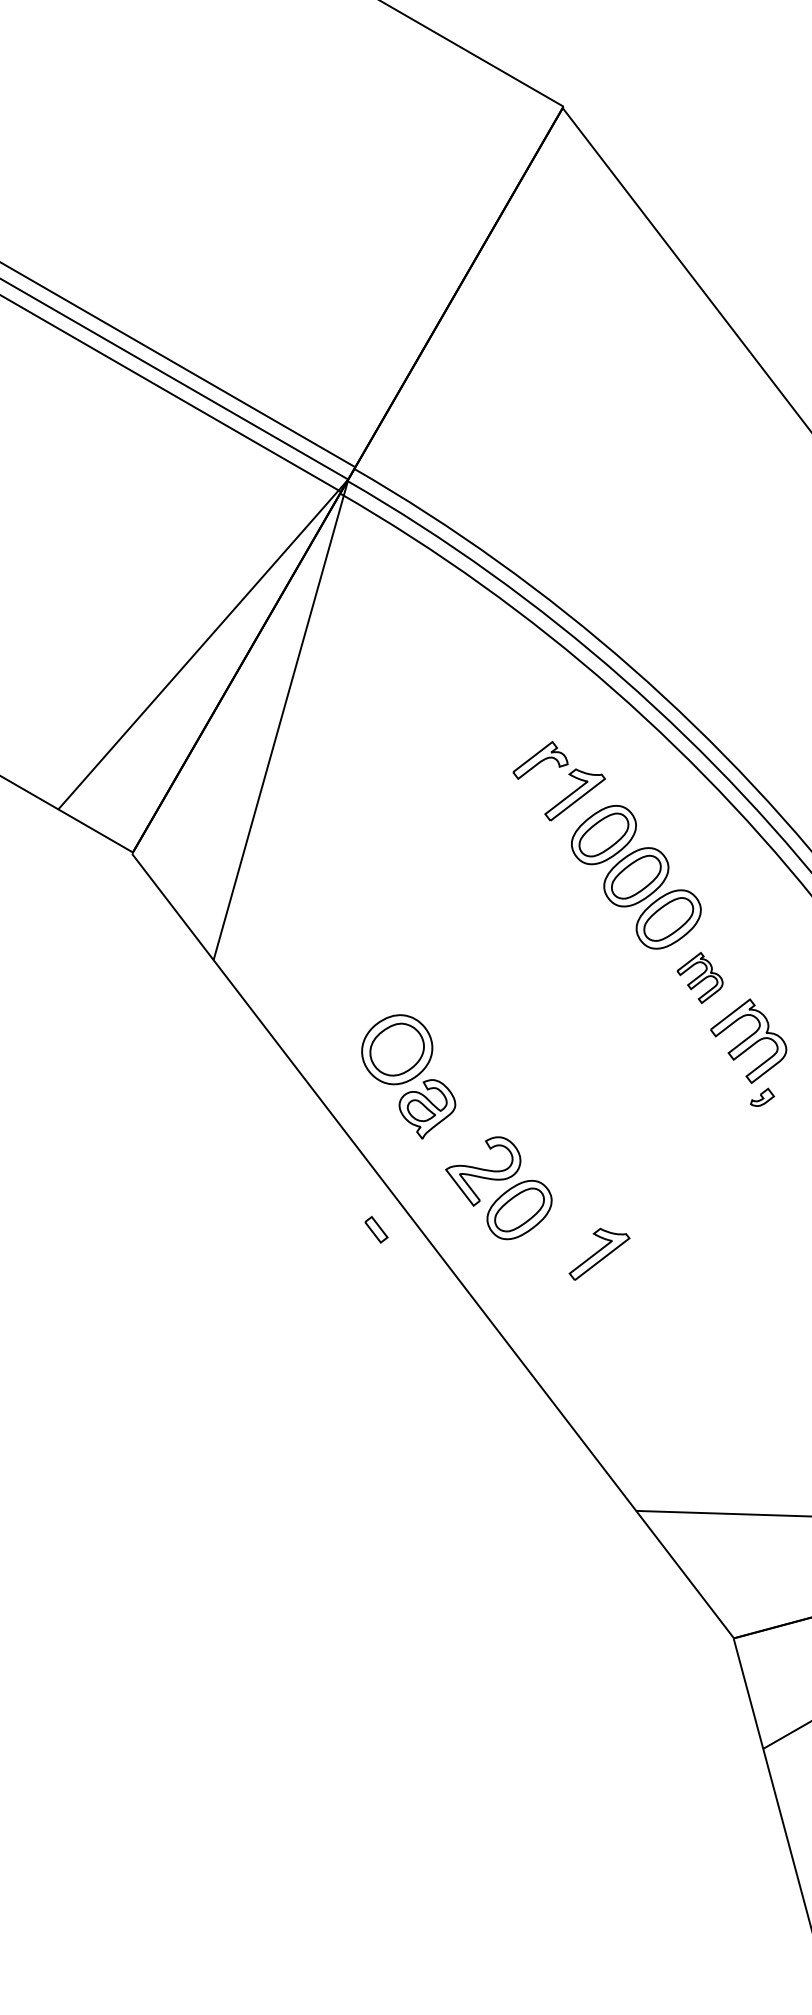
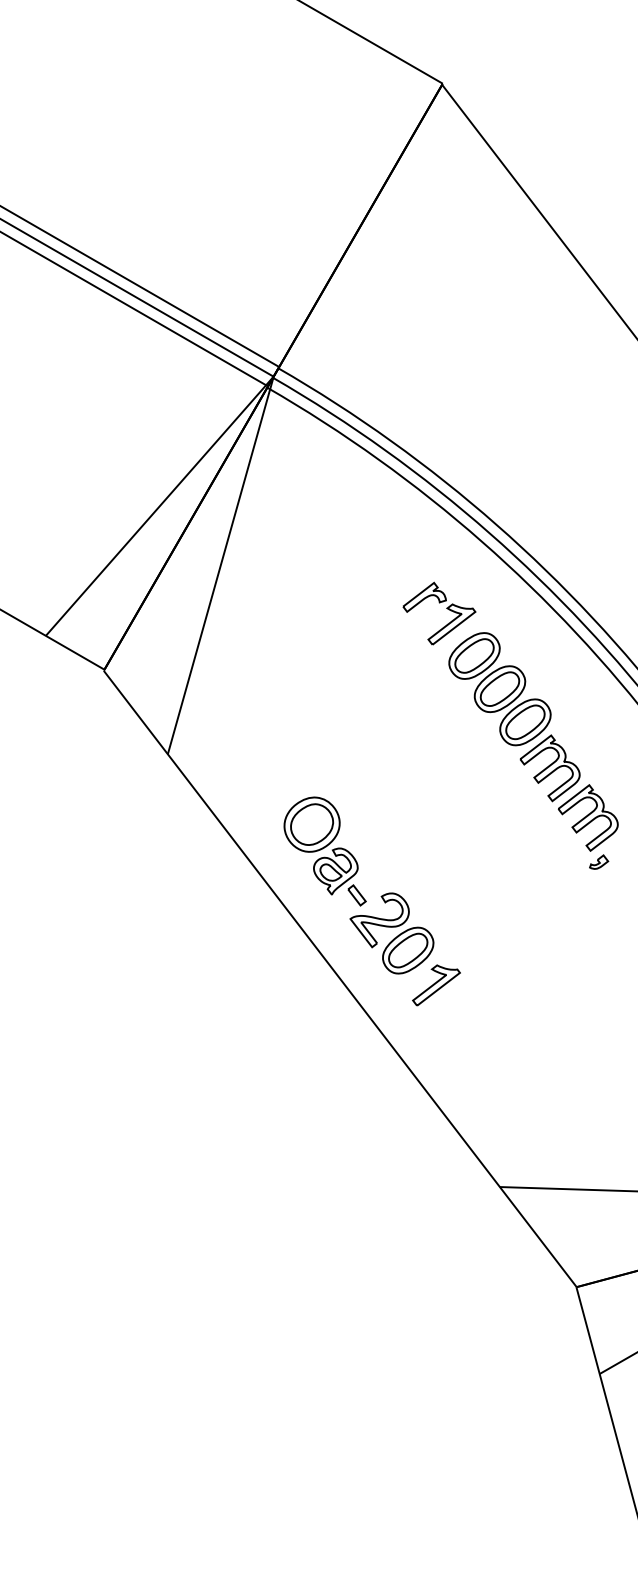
part: (699, 977) -> (549, 767), size x1.67
part: (376, 1229) -> (357, 895), moved
part: (599, 1253) -> (436, 984), moved

